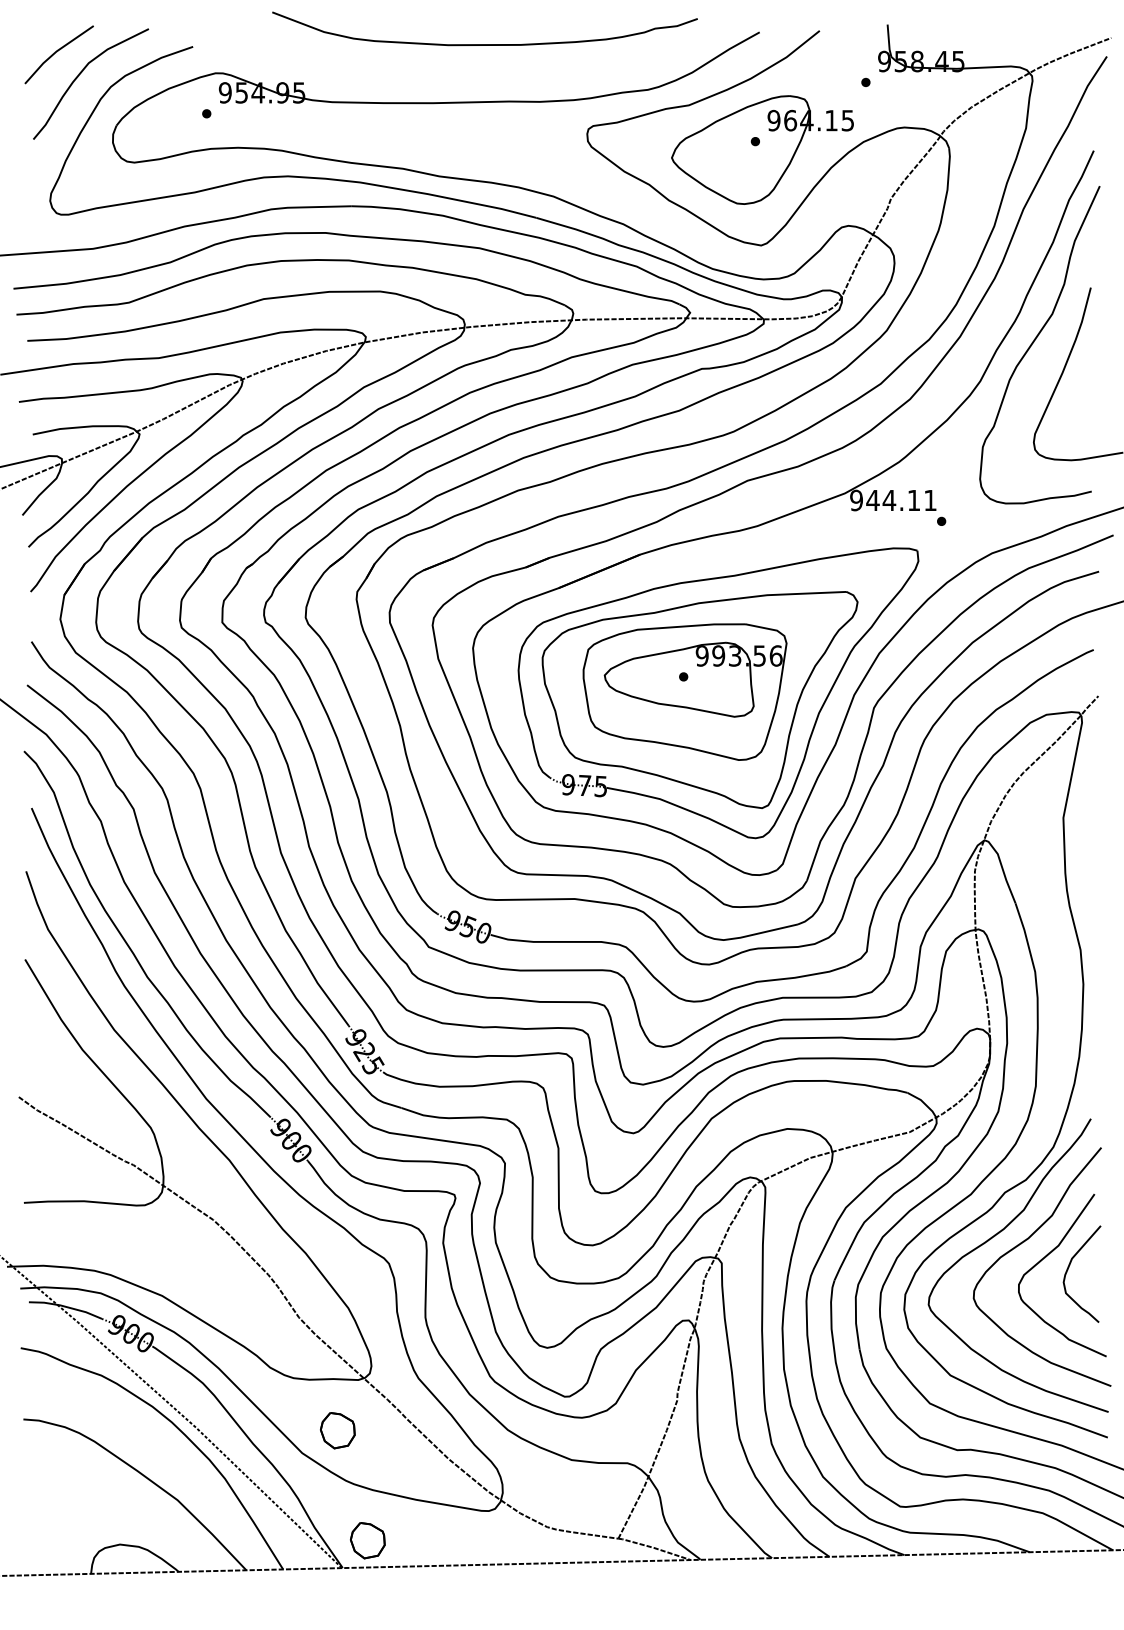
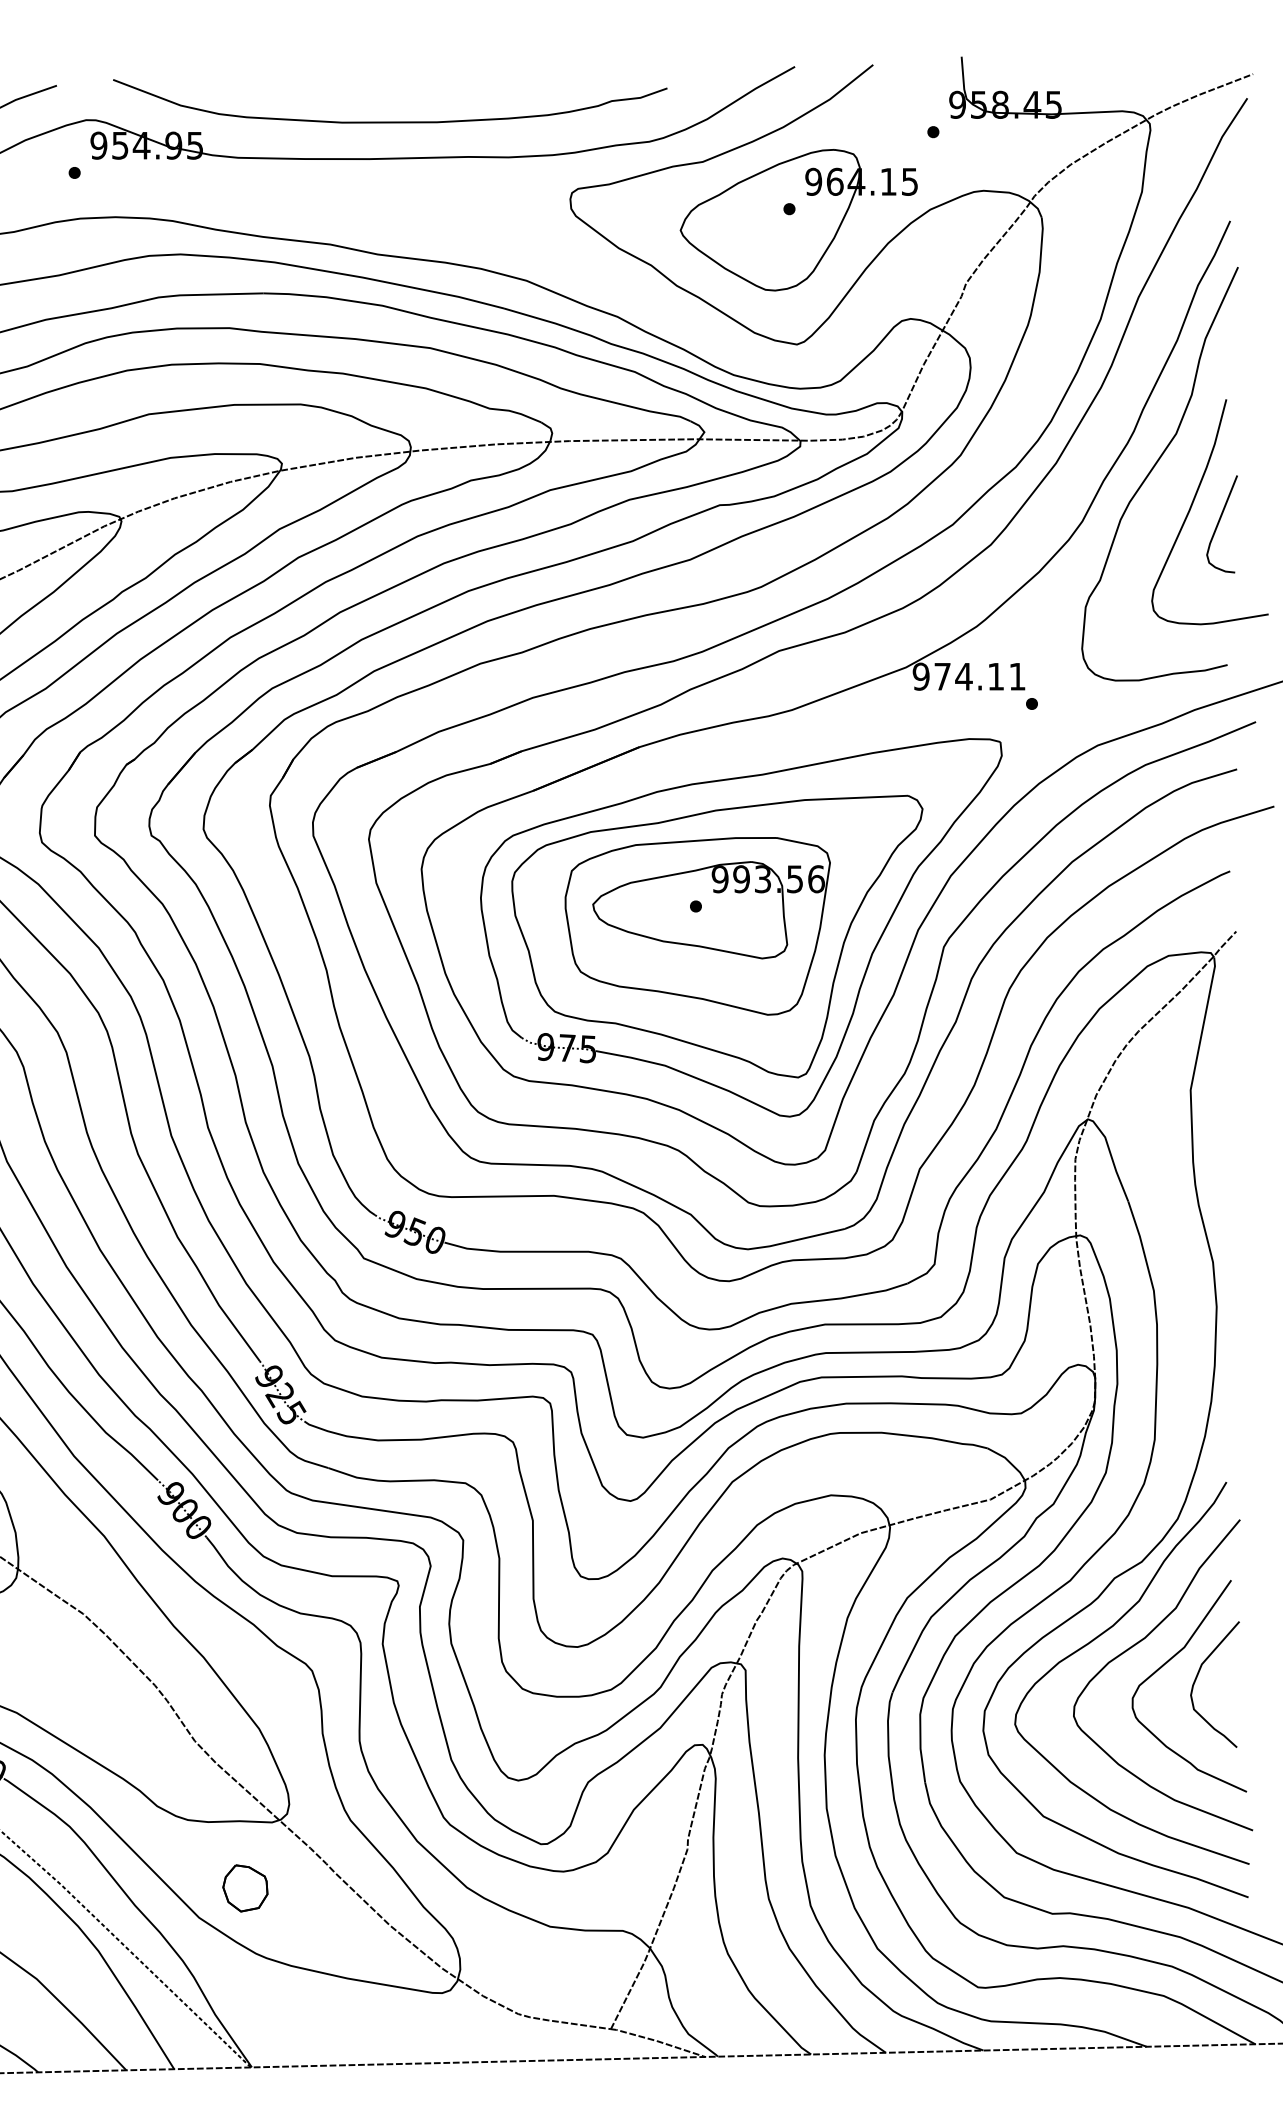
curve: (484, 44) -> (389, 121), moved
curve: (1085, 383) -> (1219, 524), added
text: (872, 500) -> (941, 676), 944.11 -> 974.11
part: (367, 1540) -> (284, 2031), removed

